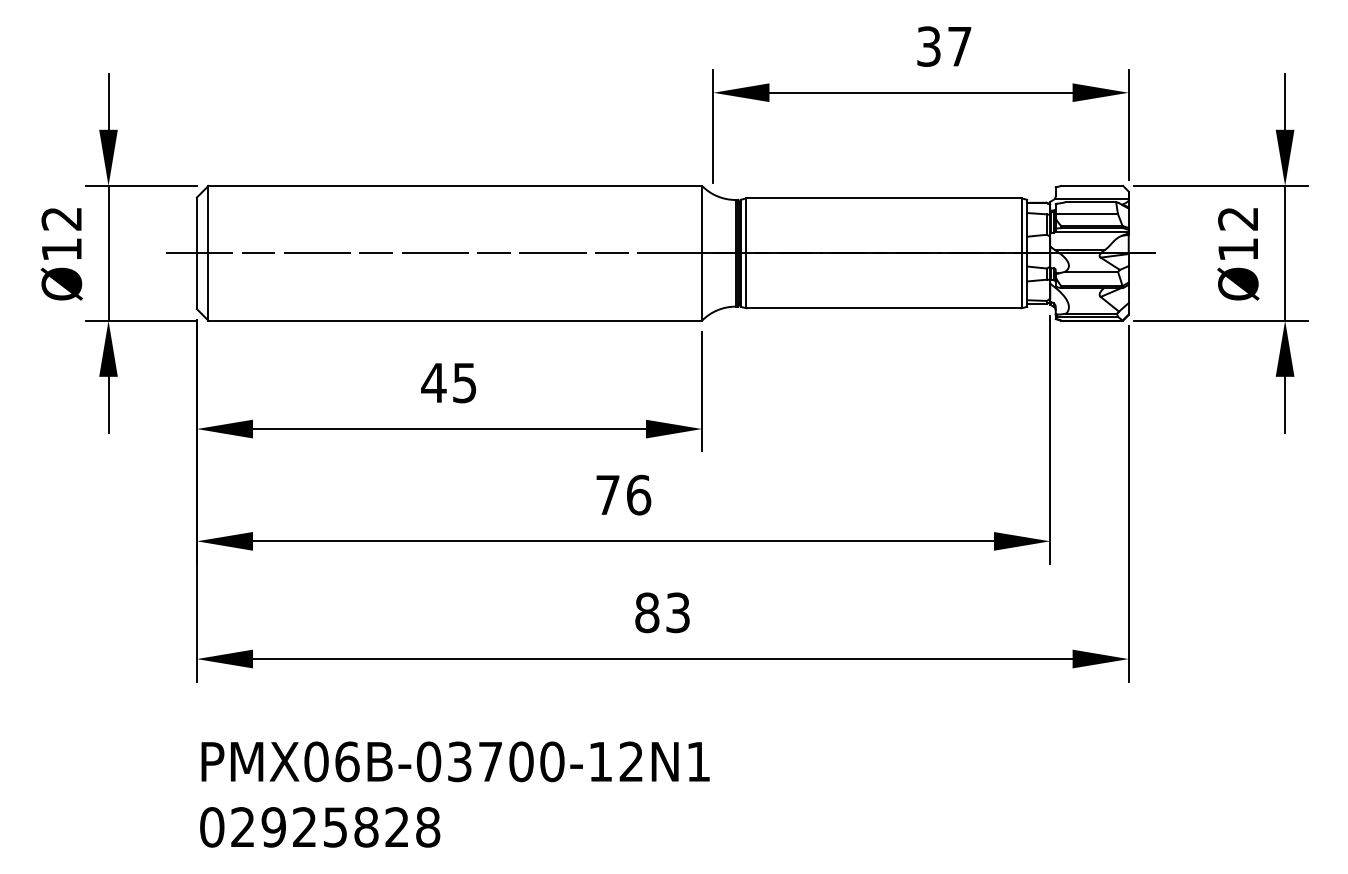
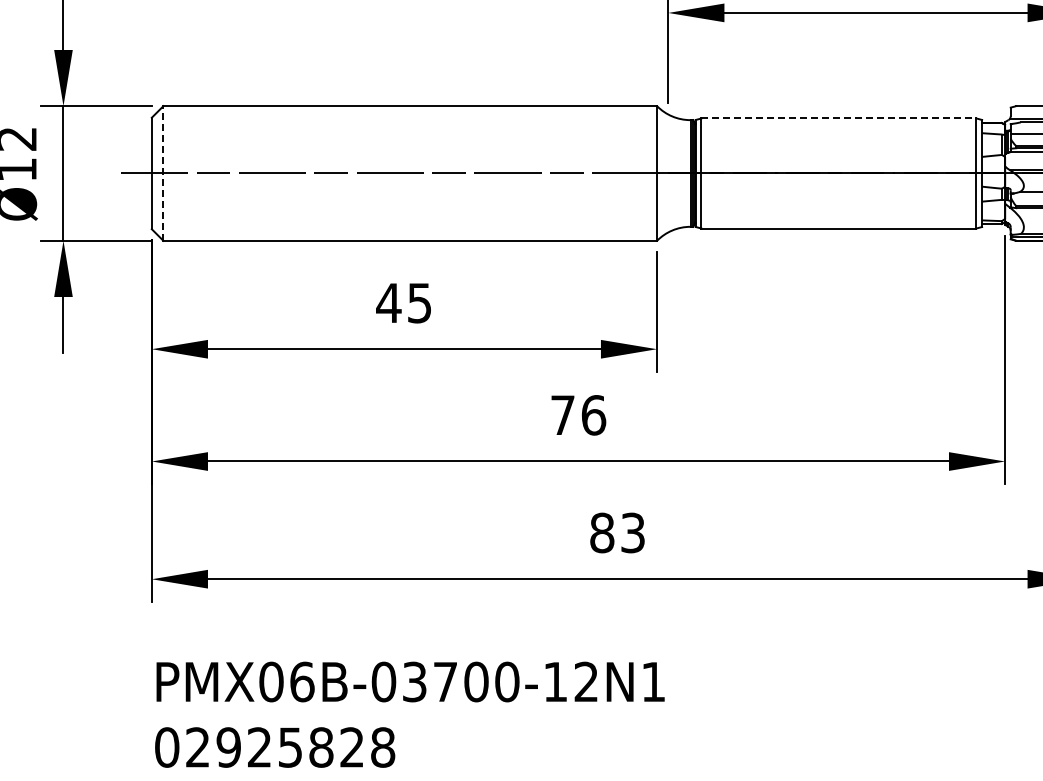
line: (883, 198) -> (838, 118), solid -> dashed
line: (208, 252) -> (163, 172), solid -> dashed

